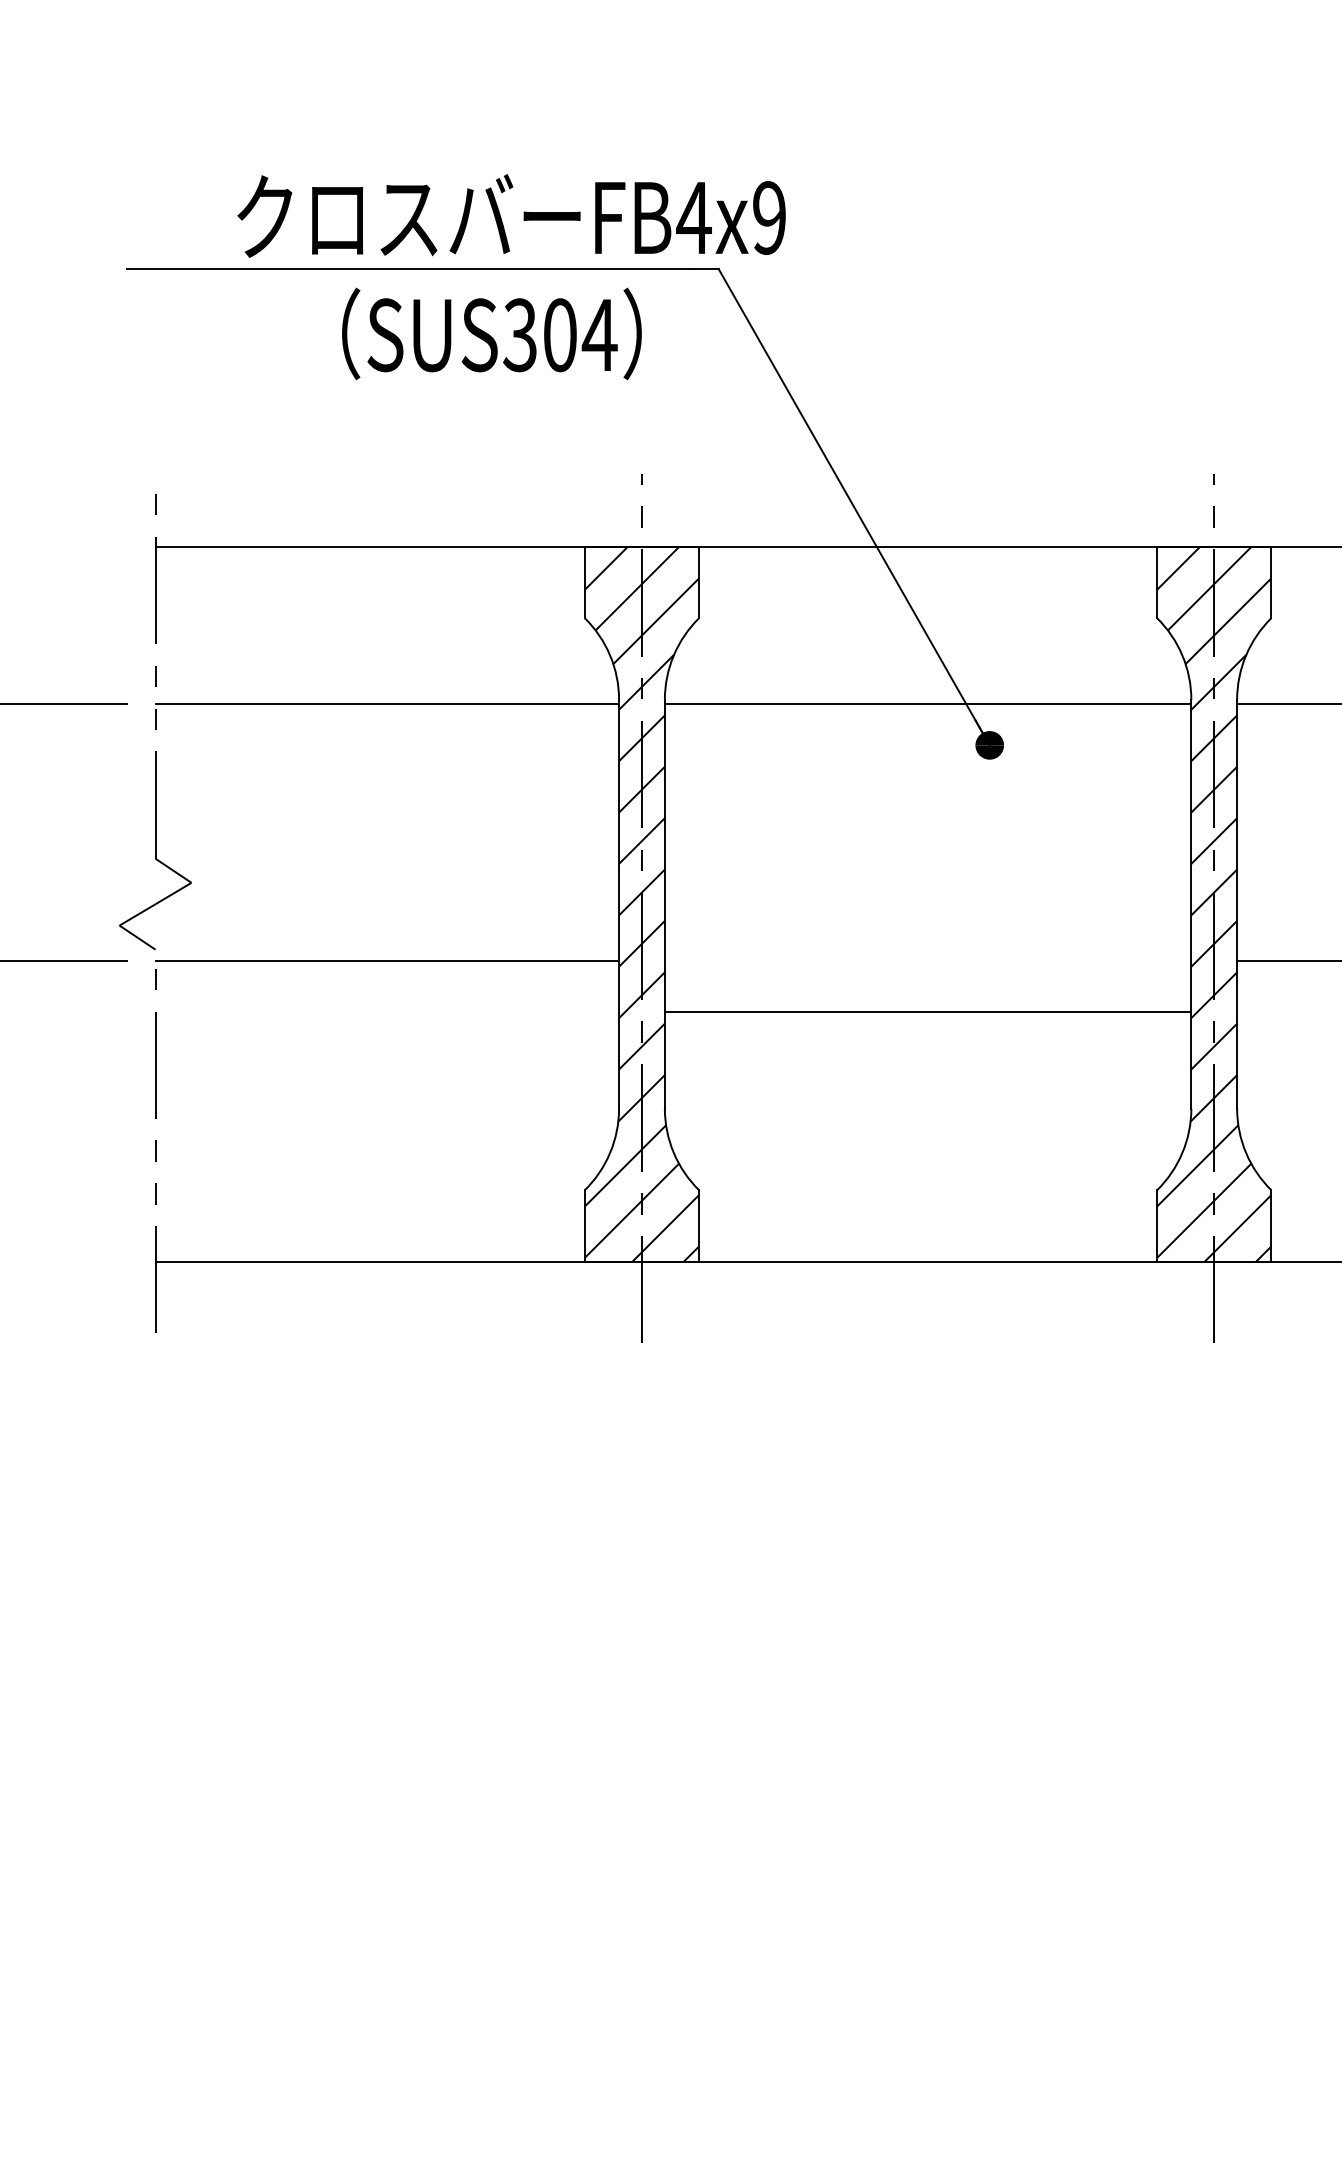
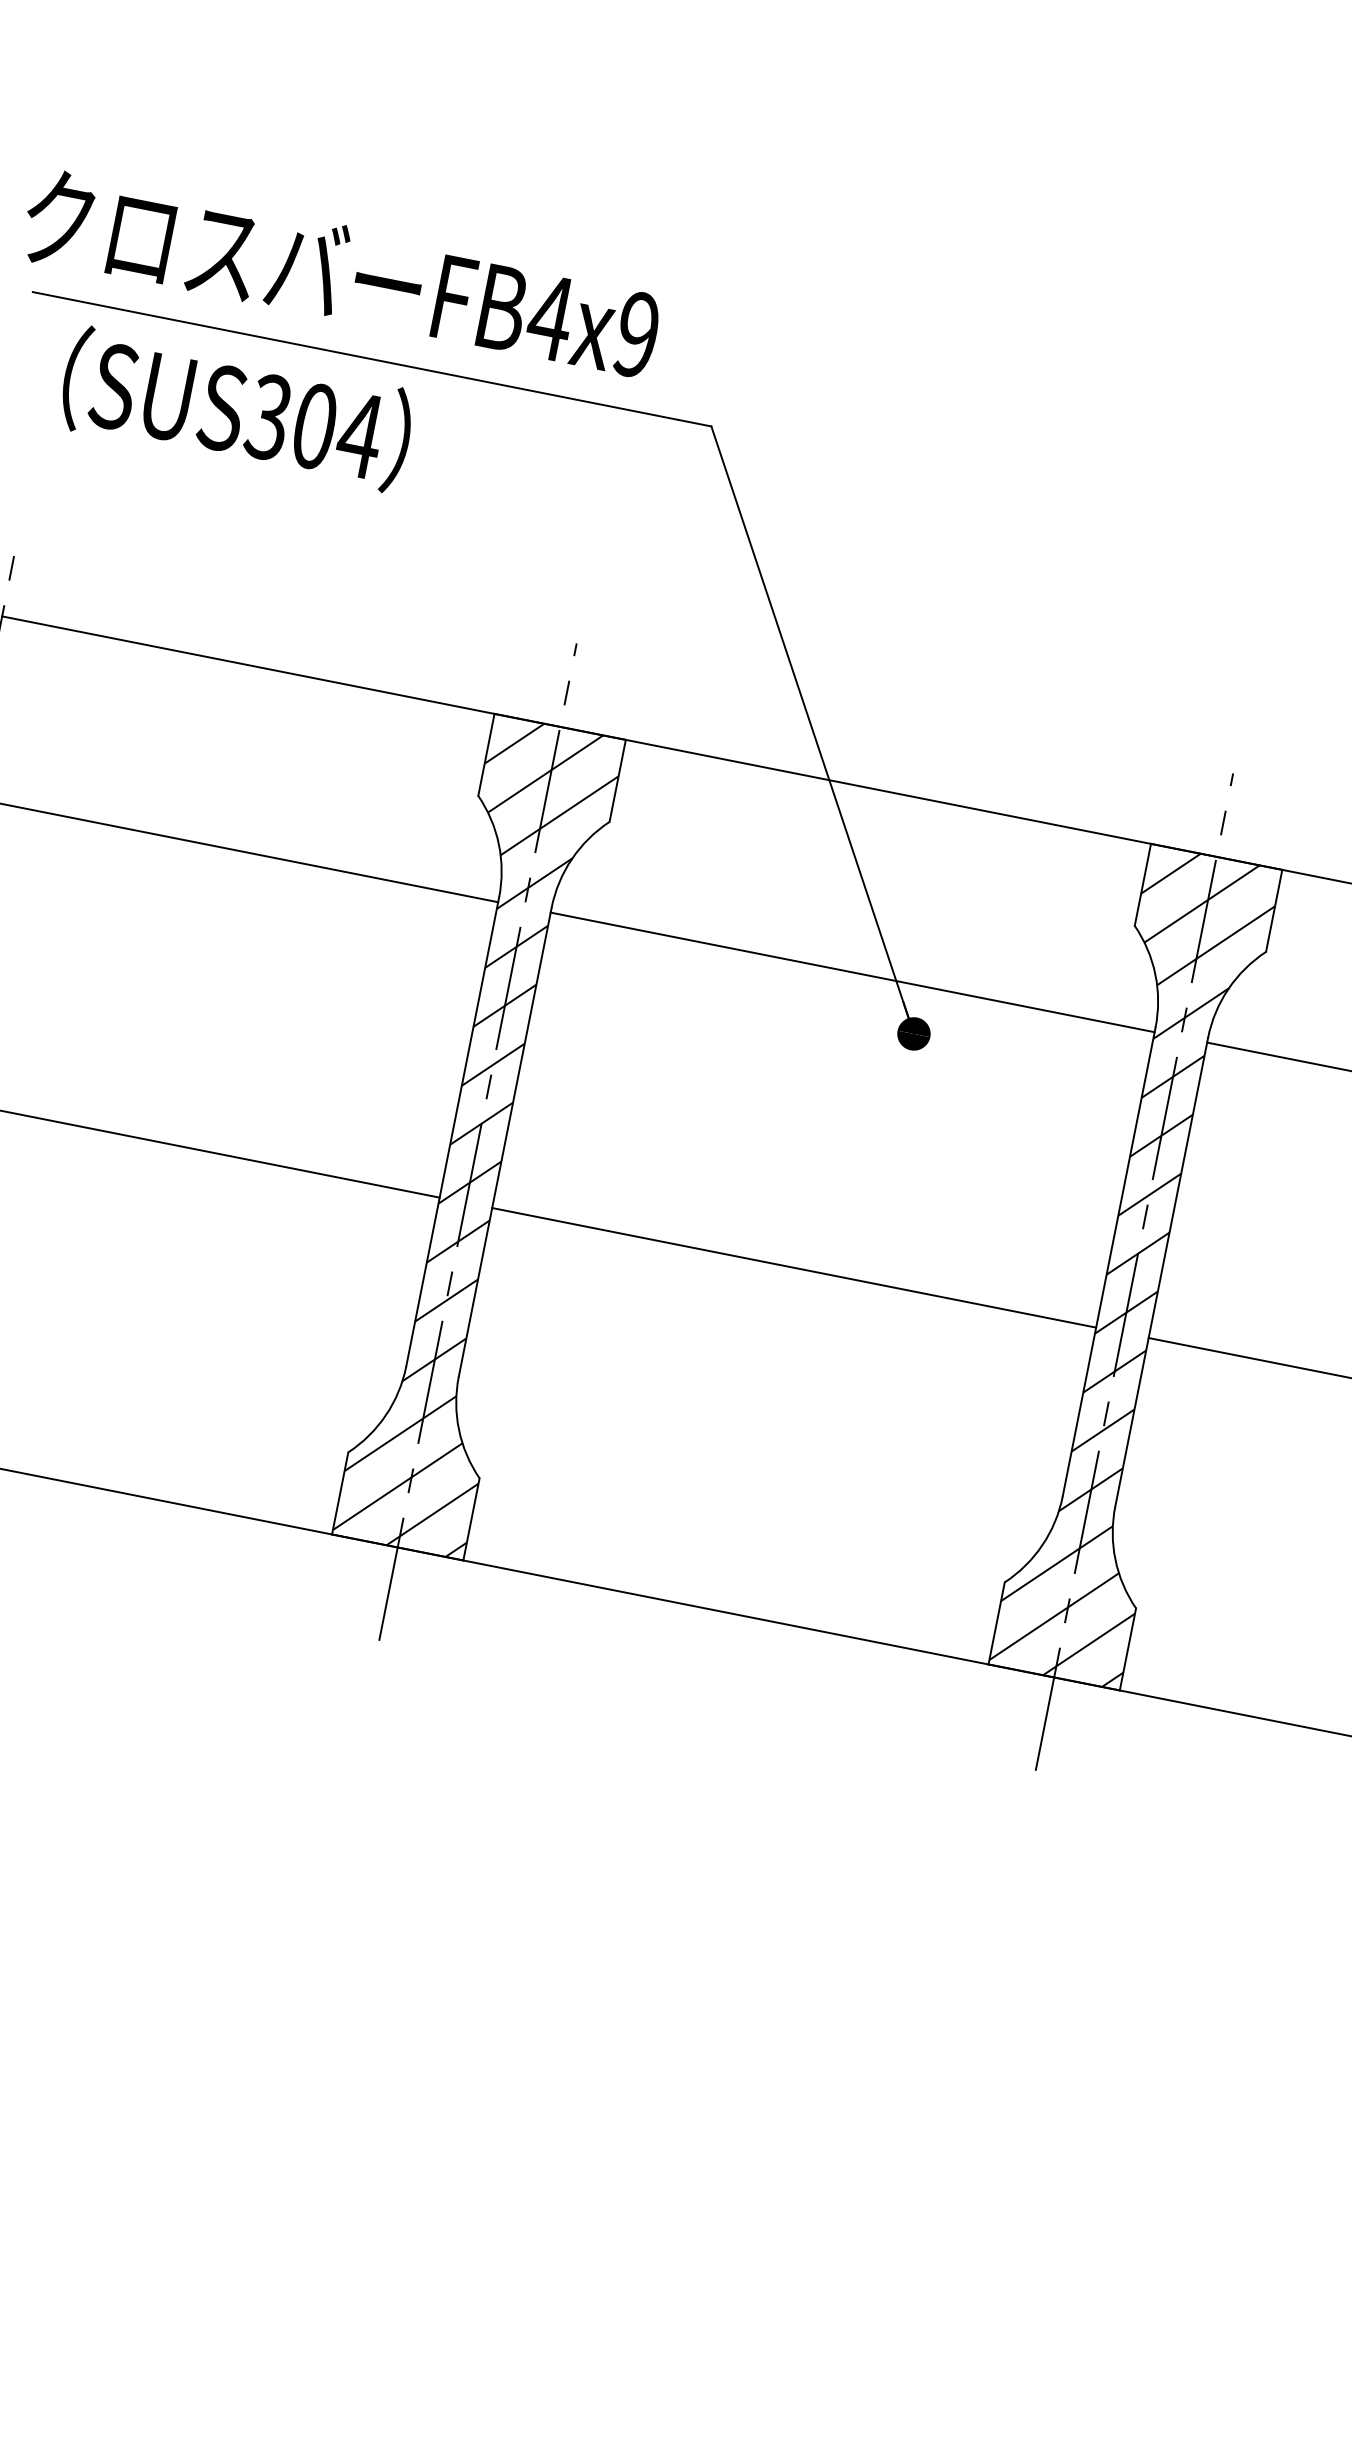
text: (511, 215) -> (341, 273), moved
text: (491, 333) -> (236, 408), moved
line: (927, 1012) -> (793, 1267), moved

